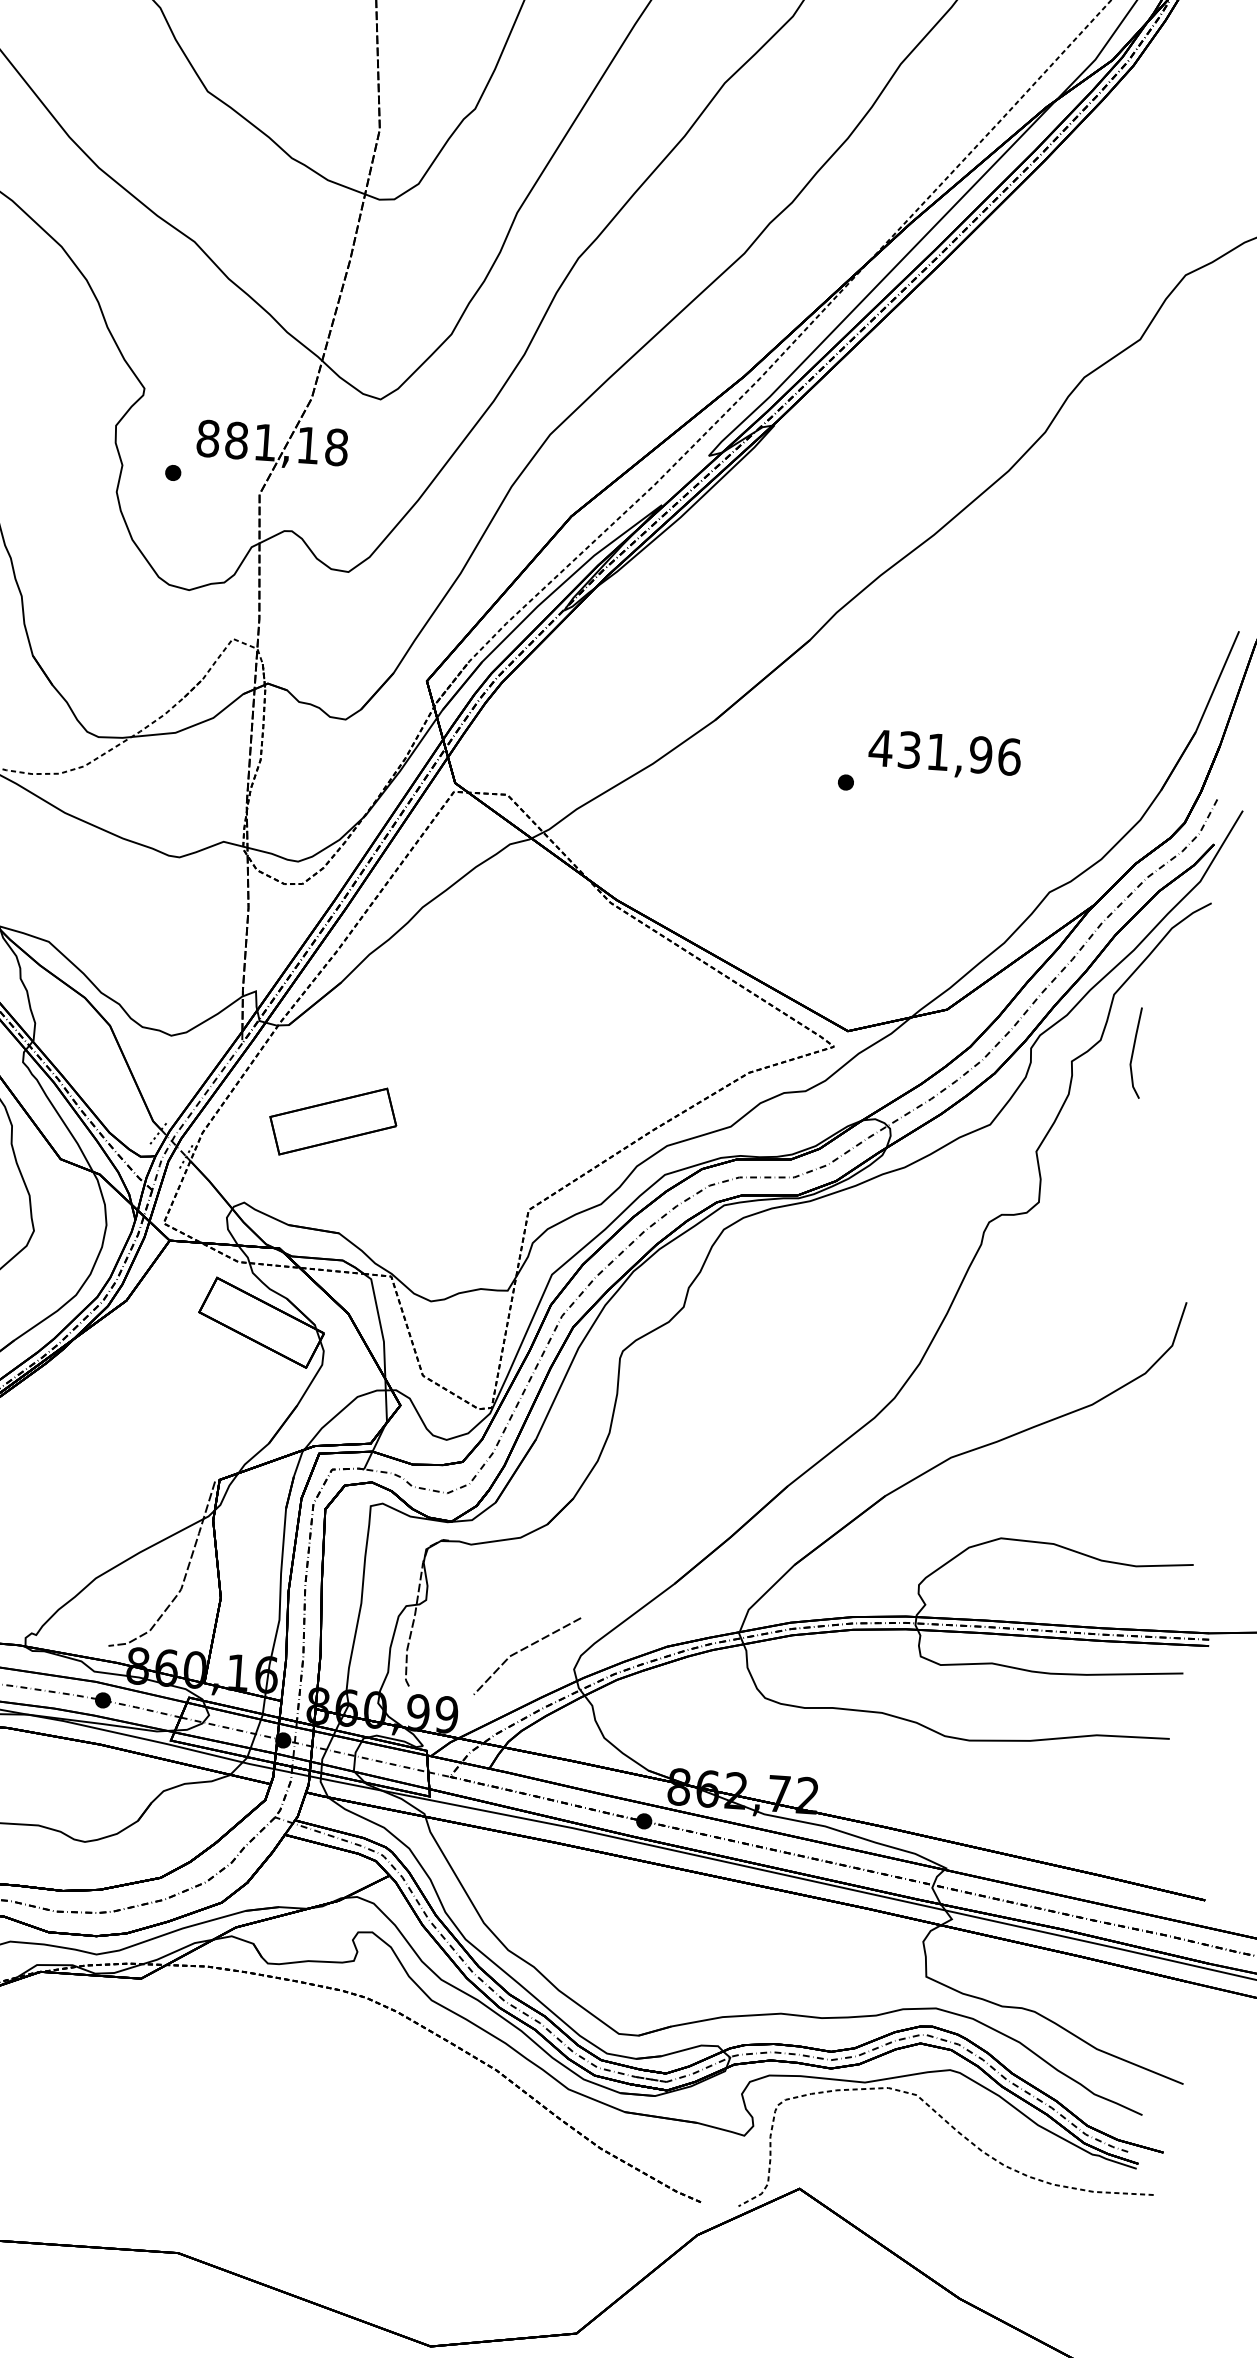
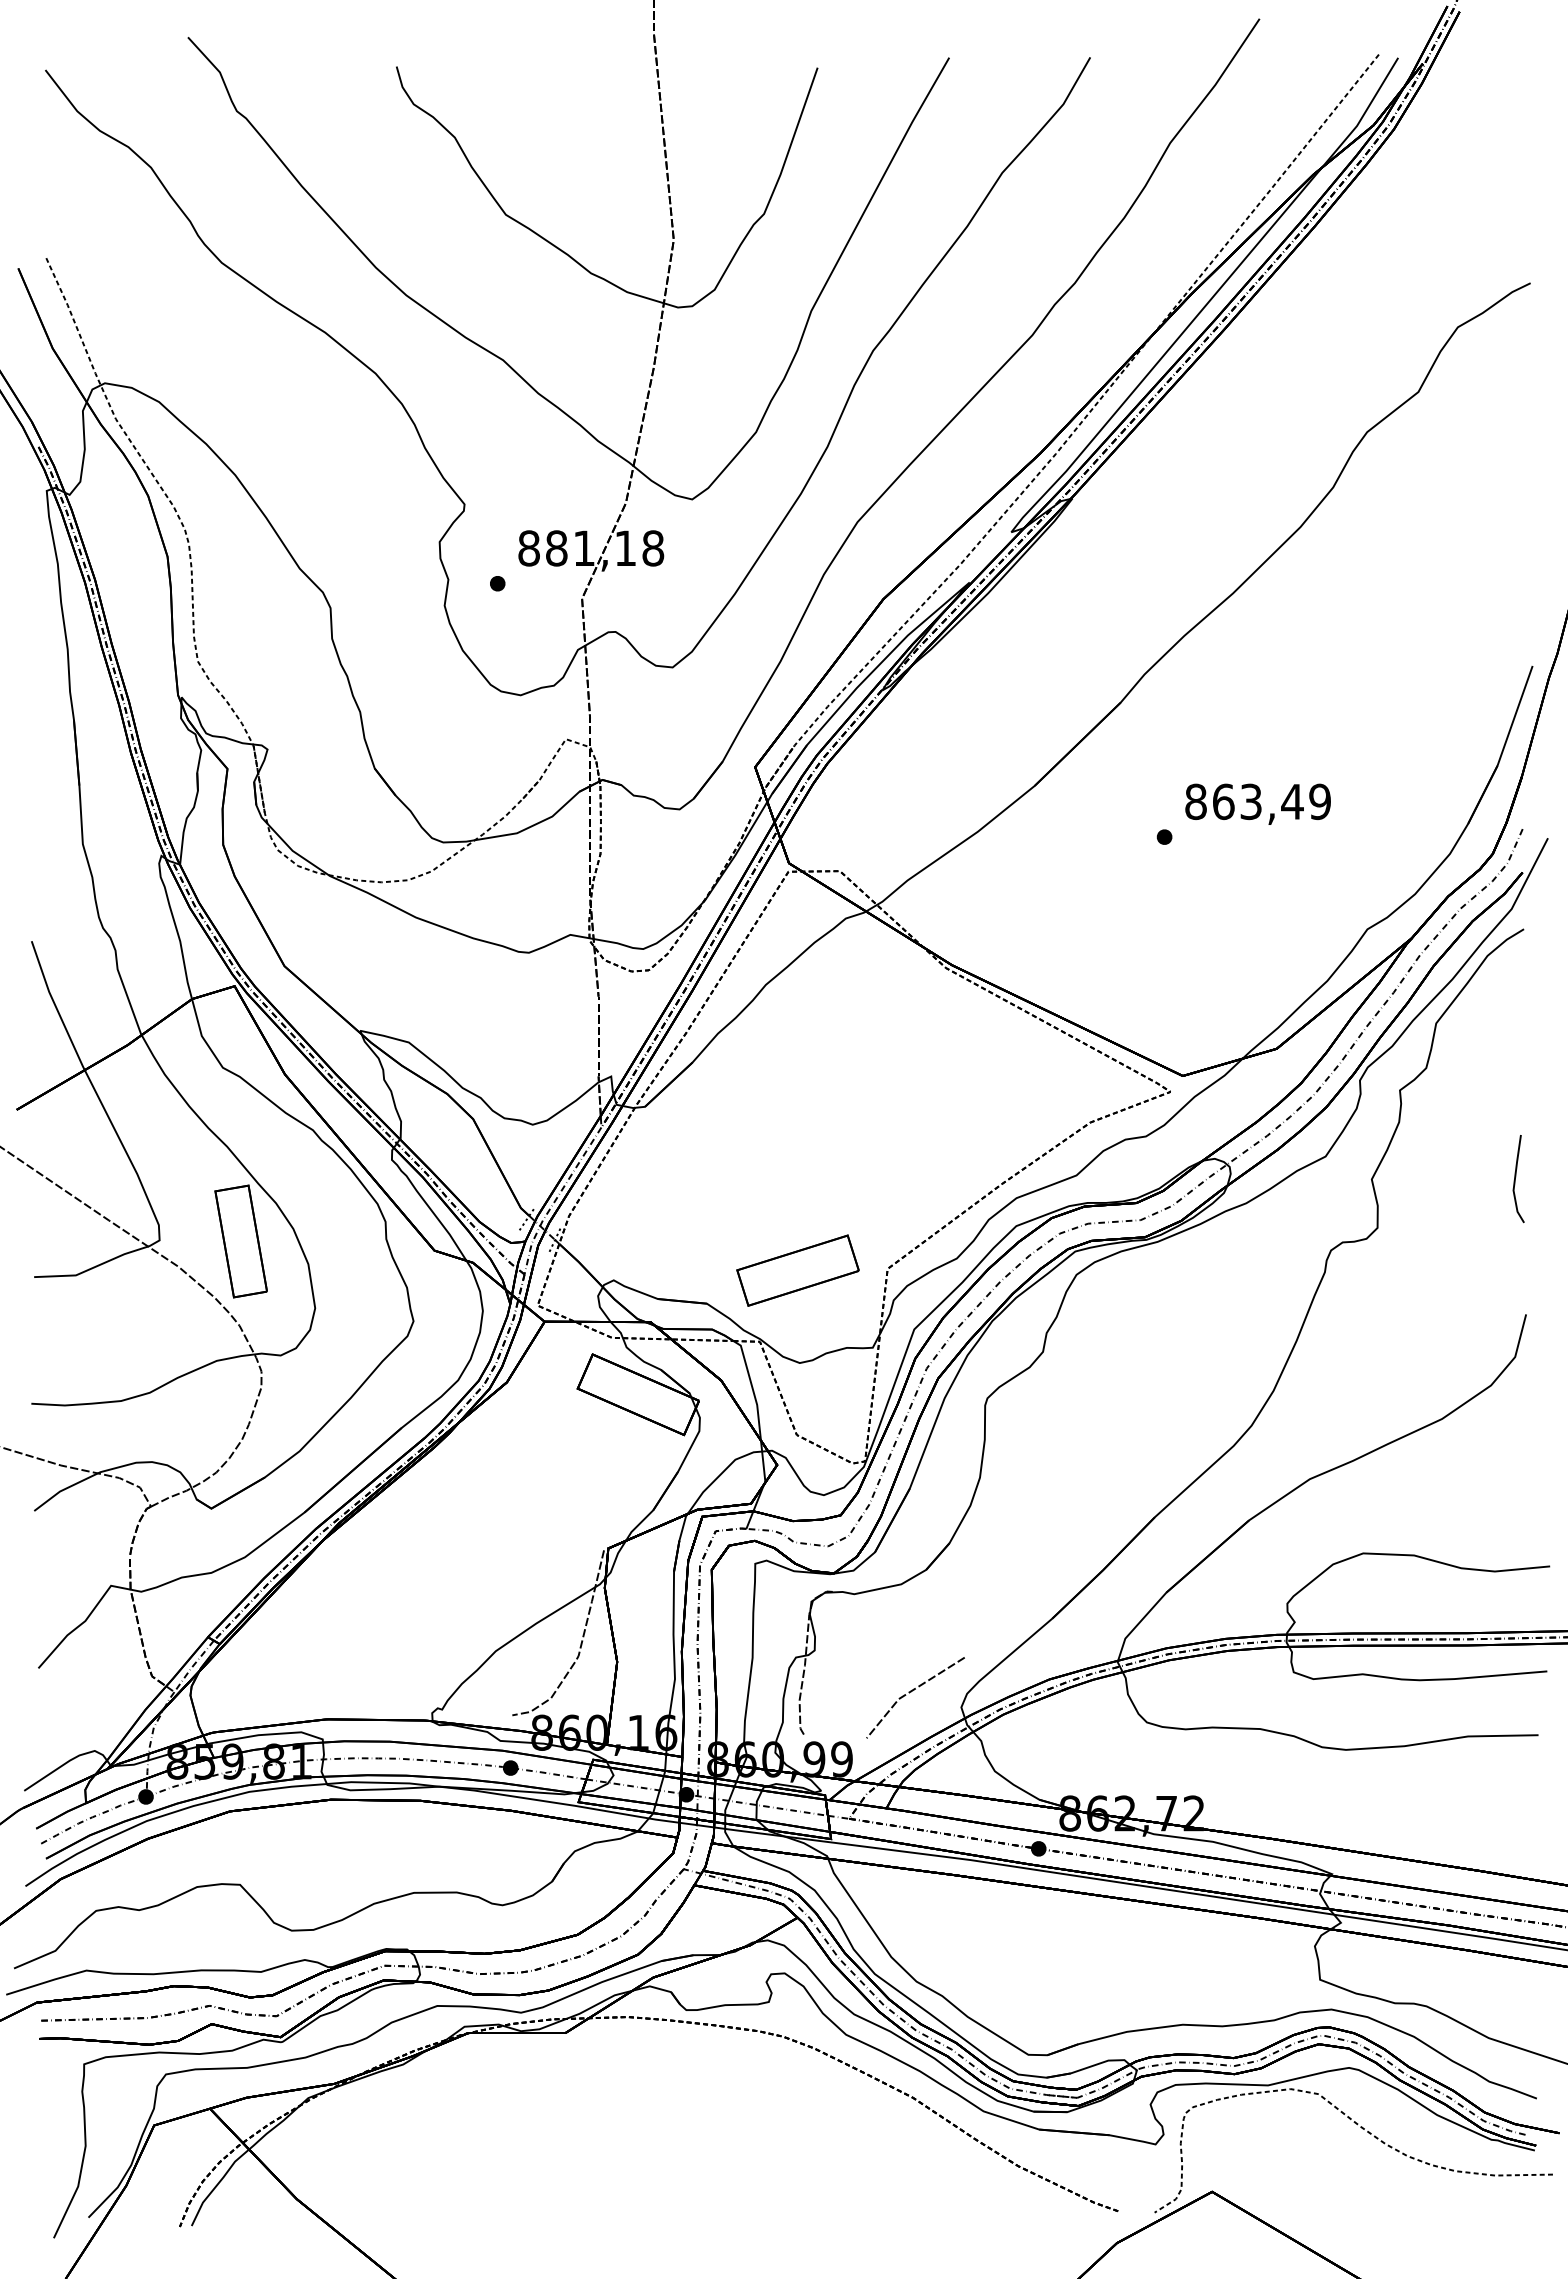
text: (944, 752) -> (1257, 801), 431,96 -> 863,49
line: (1134, 1051) -> (1516, 1177), moved
part: (332, 1121) -> (797, 1270), moved

